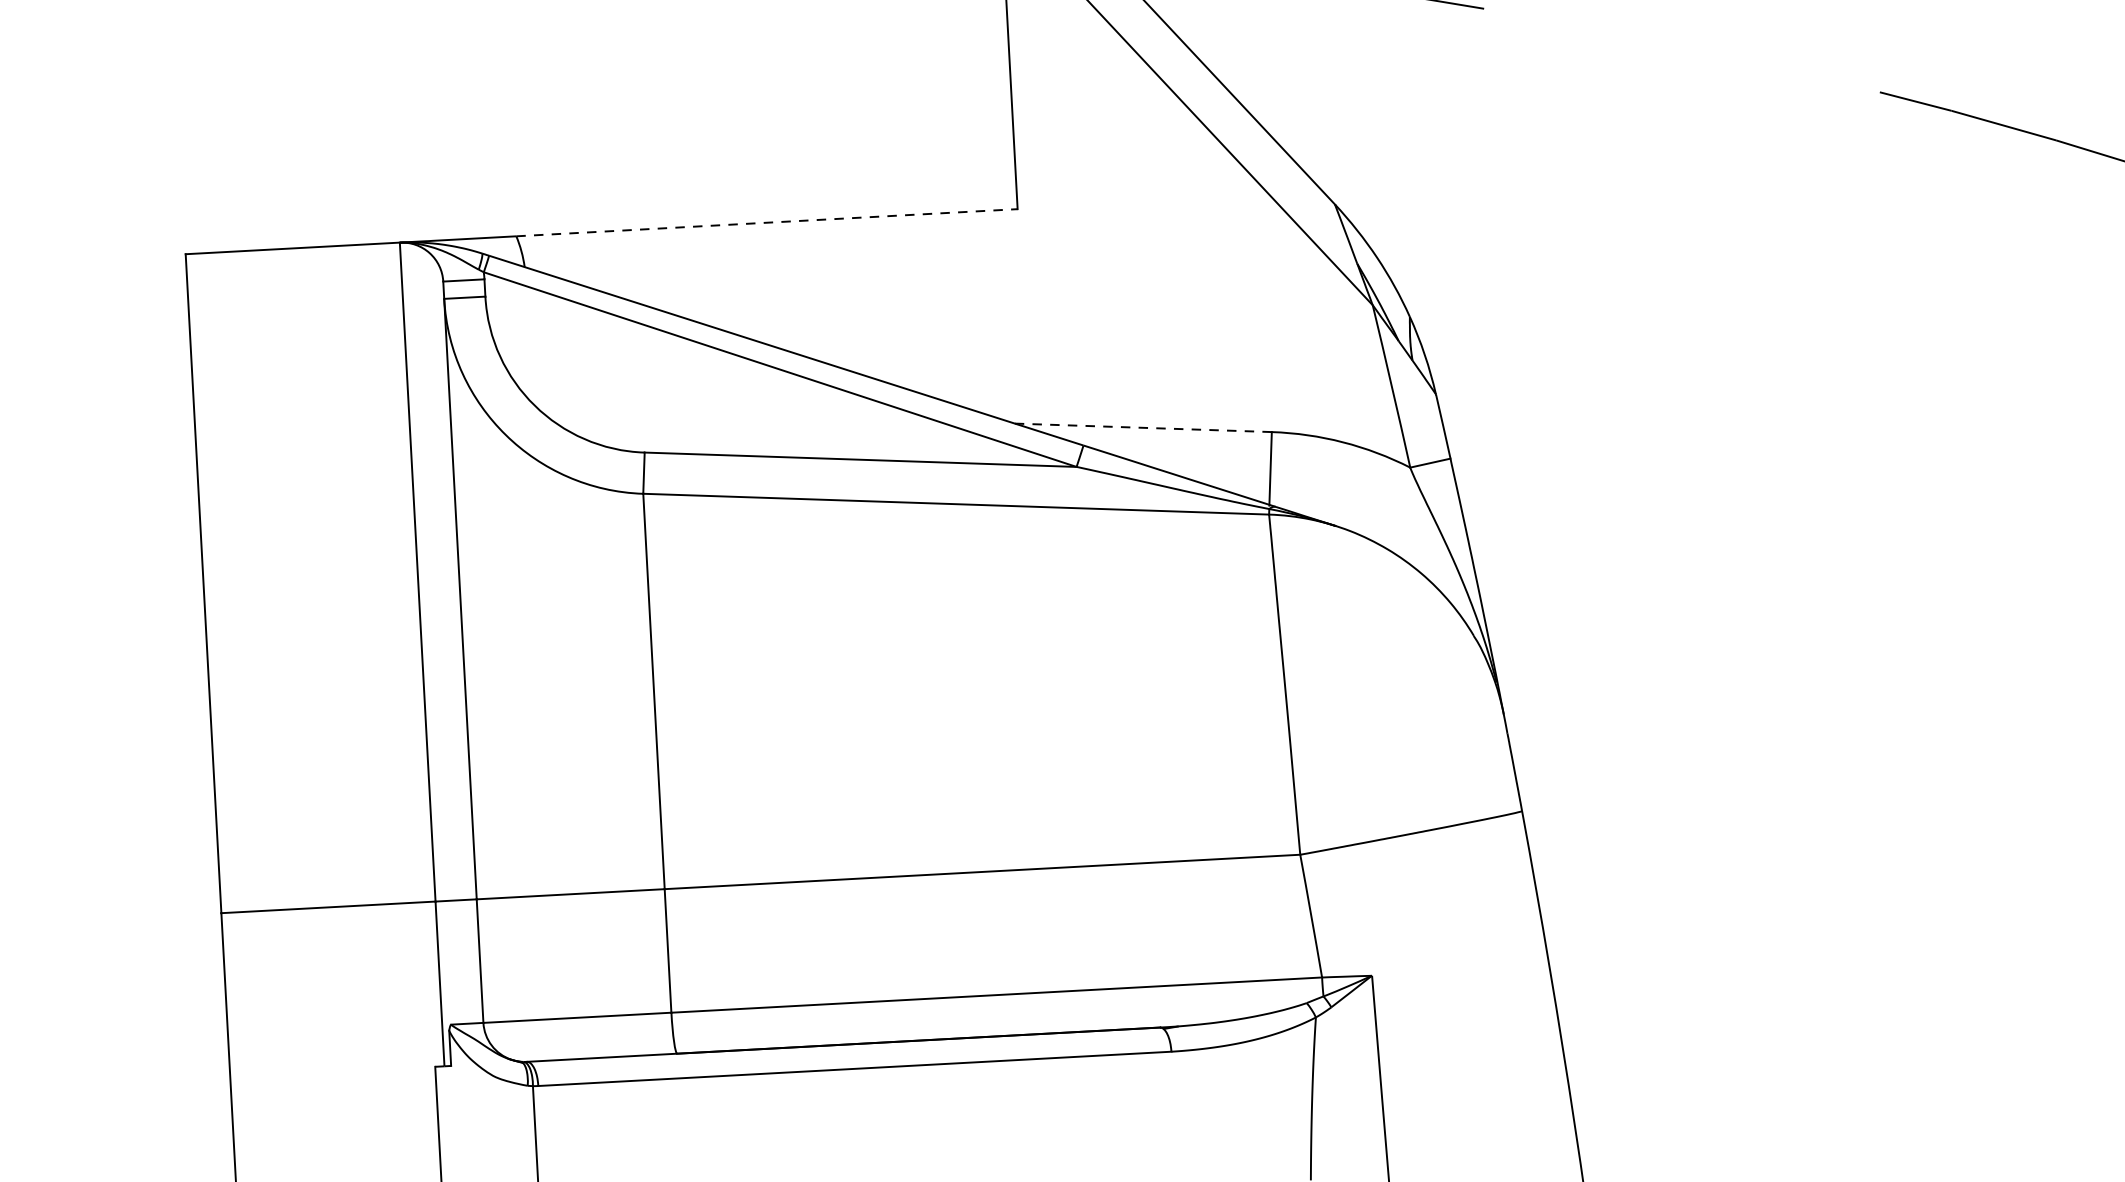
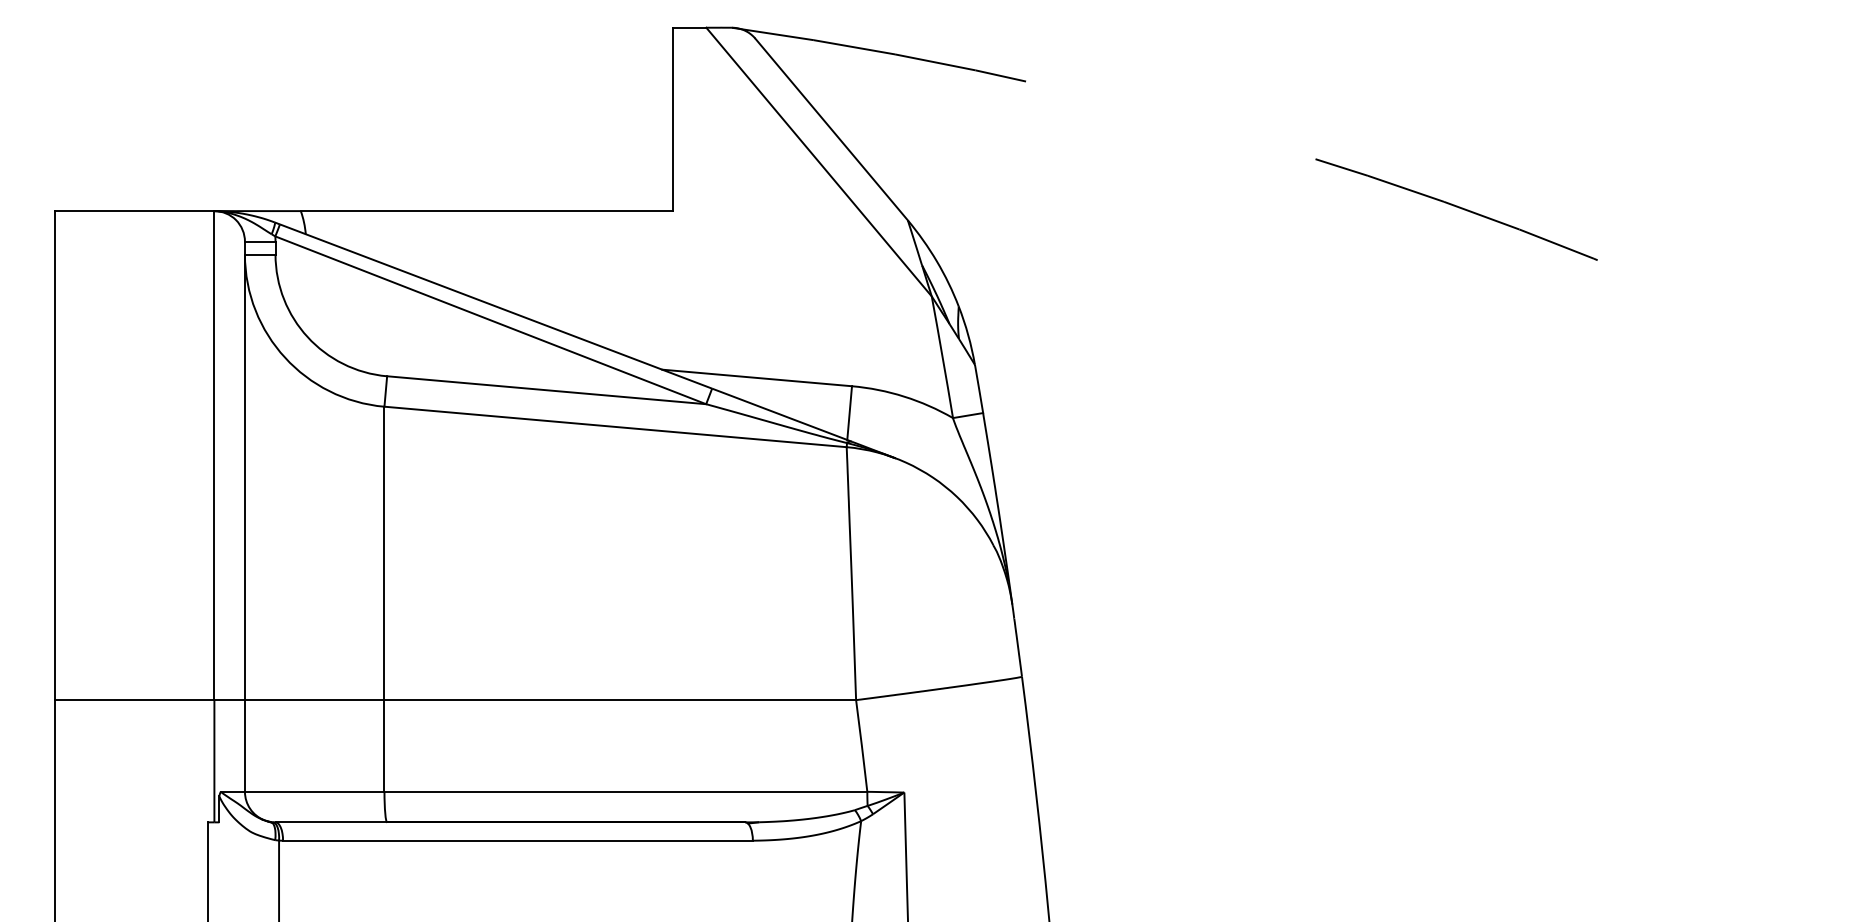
line: (767, 223) -> (487, 211), dashed -> solid
line: (1142, 427) -> (756, 377), dashed -> solid

